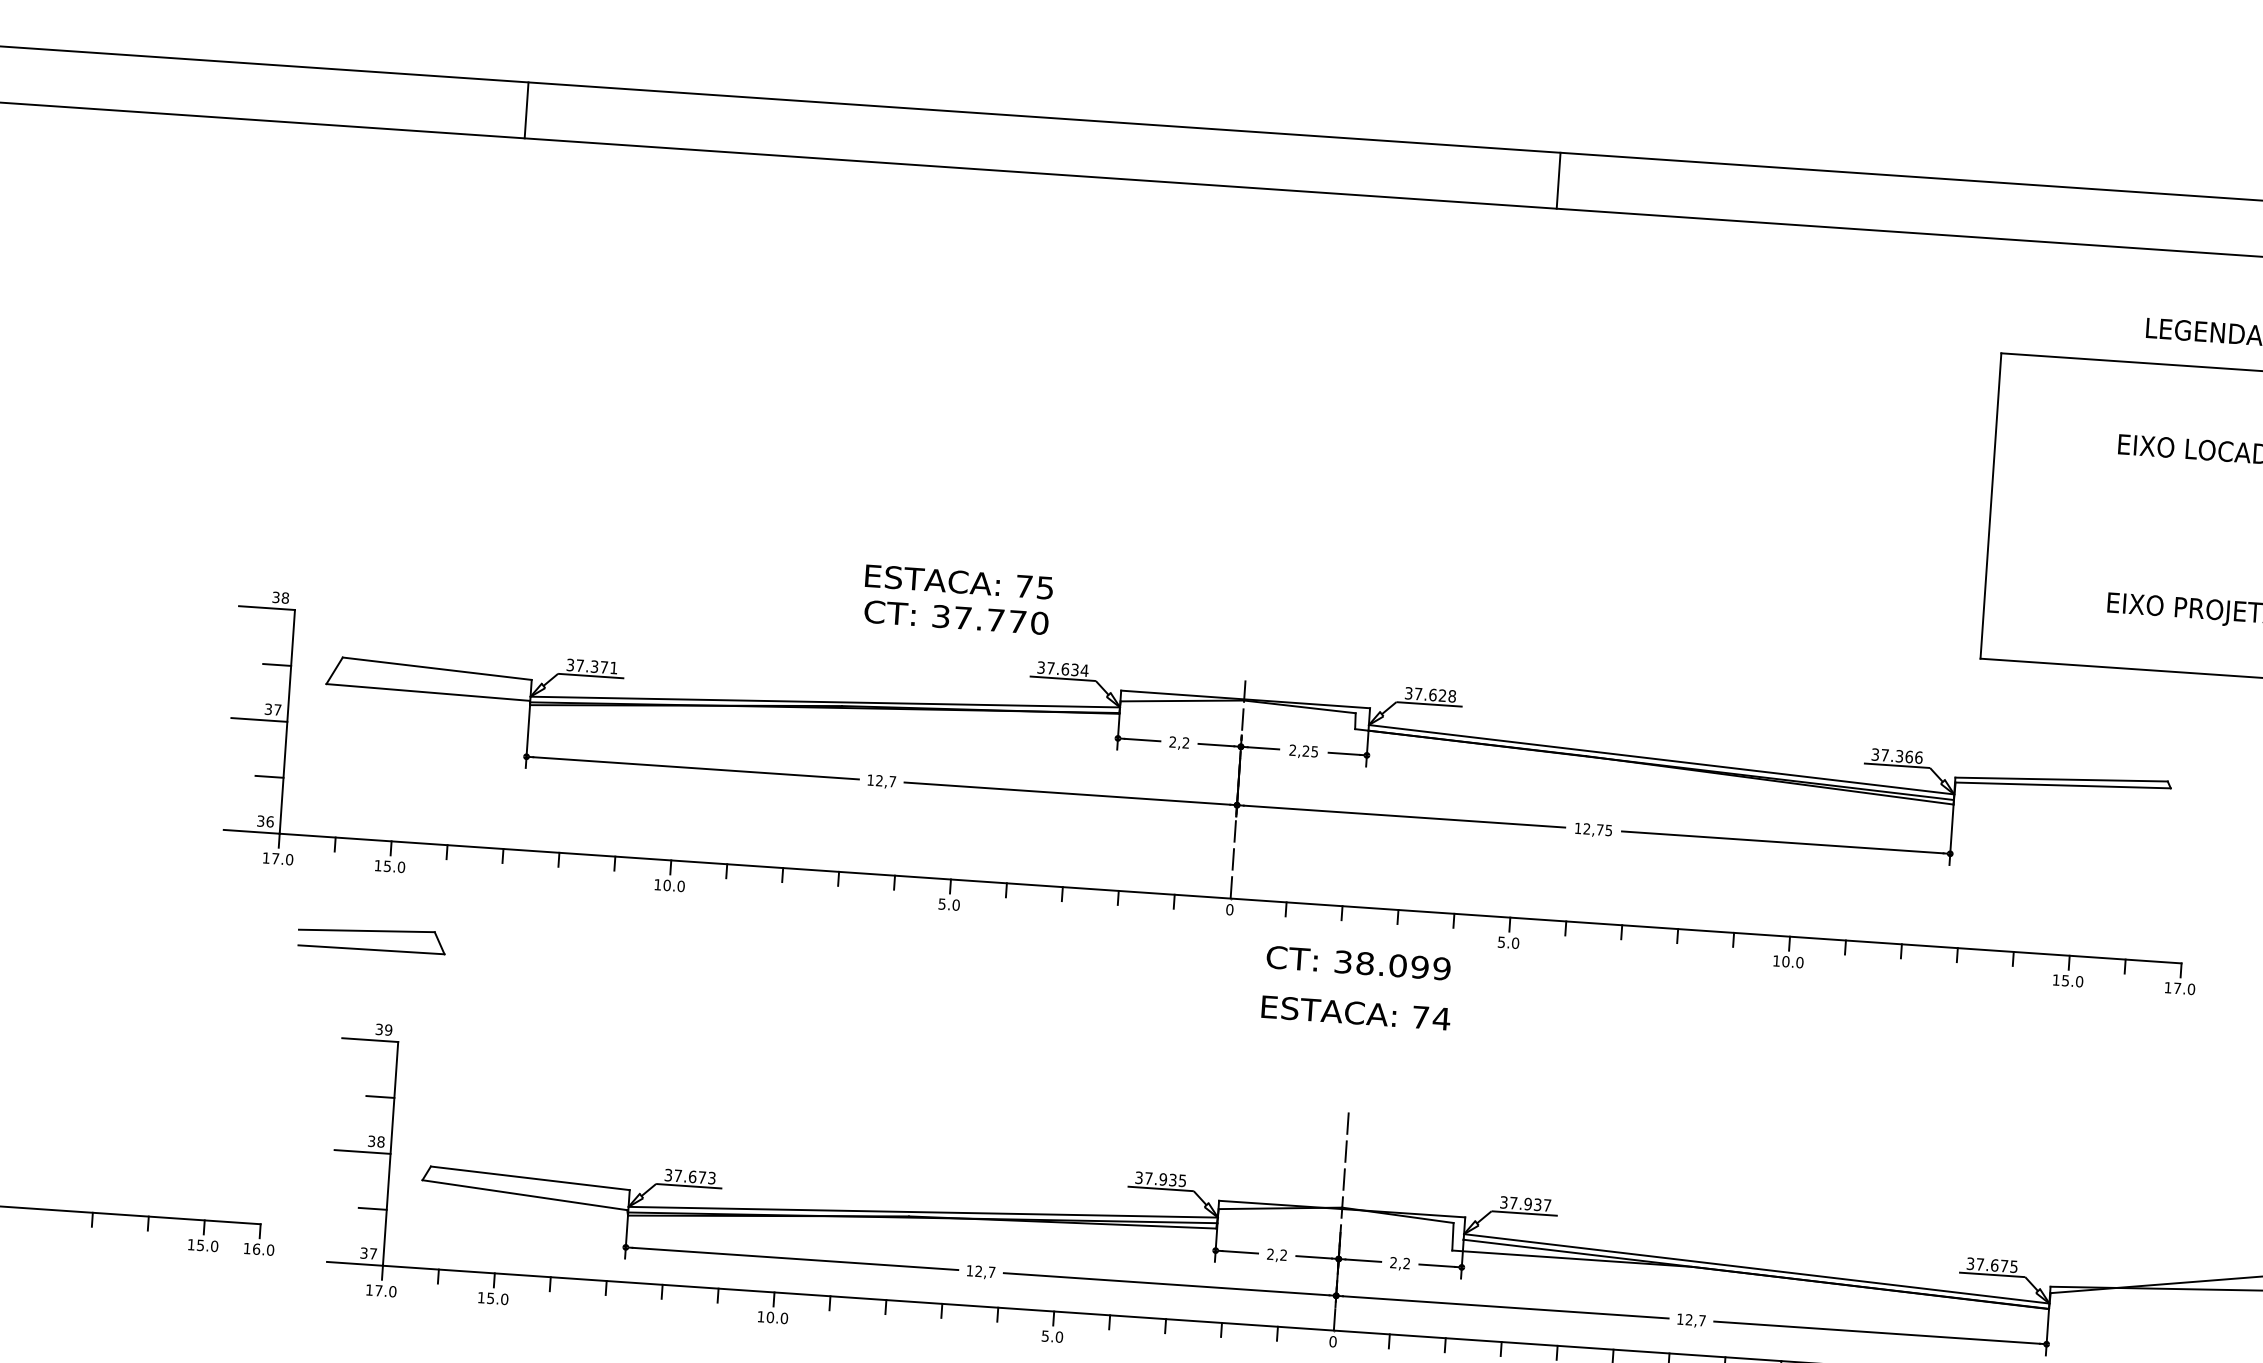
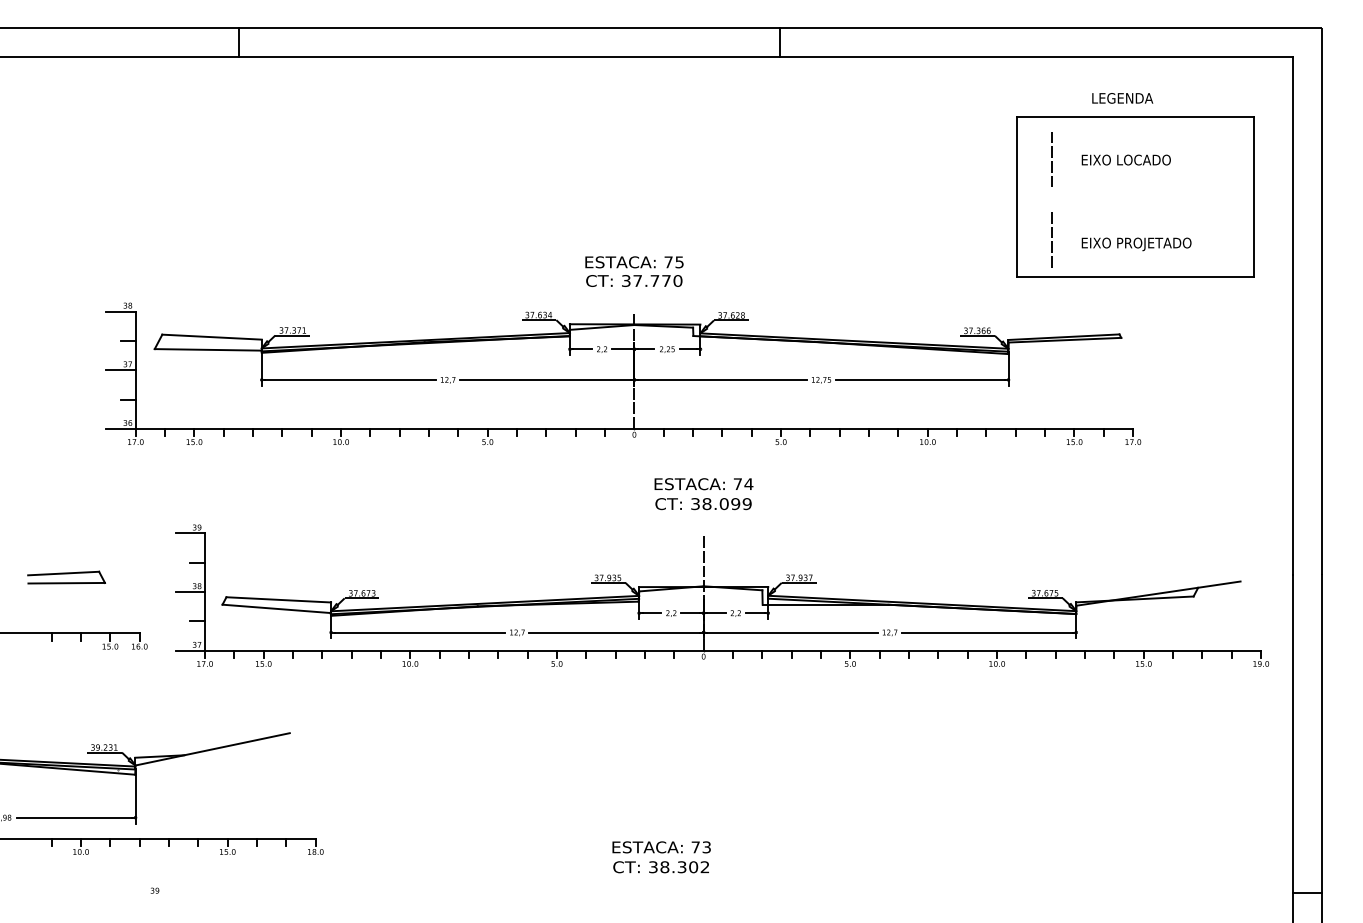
line: (2061, 435) -> (1051, 157), added
line: (2050, 587) -> (1051, 237), added
text: (958, 599) -> (634, 271), moved
part: (371, 938) -> (66, 577), moved
text: (1358, 963) -> (703, 504), moved

